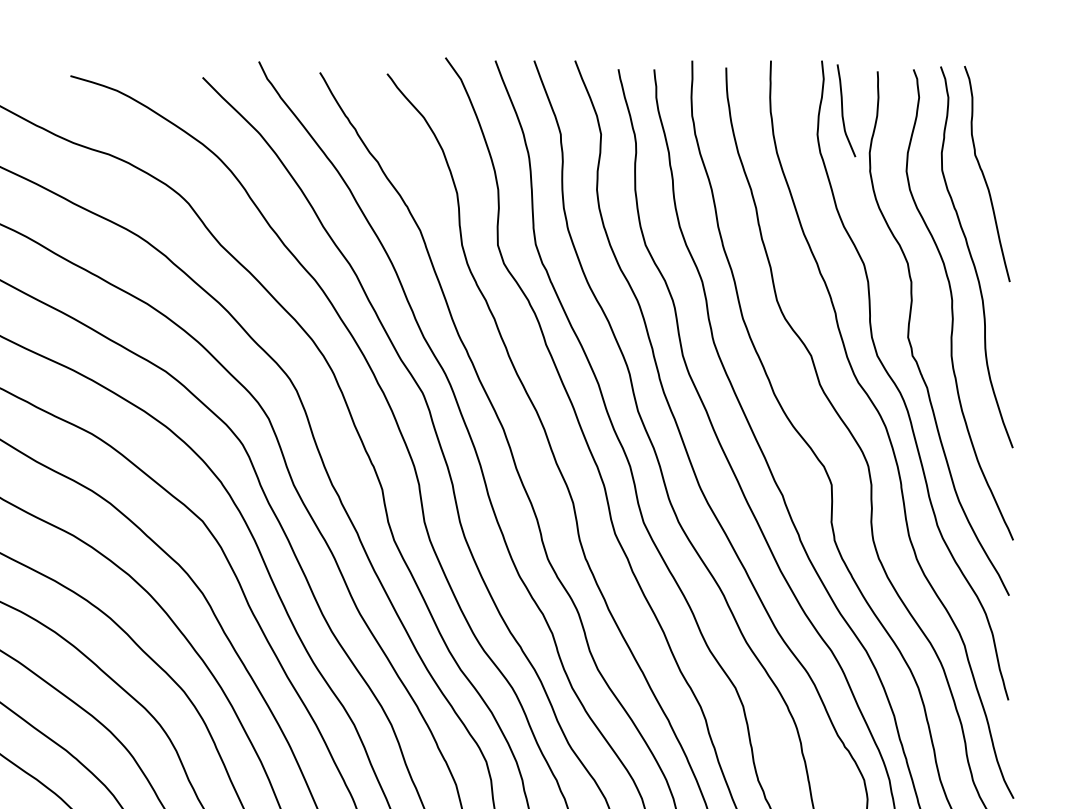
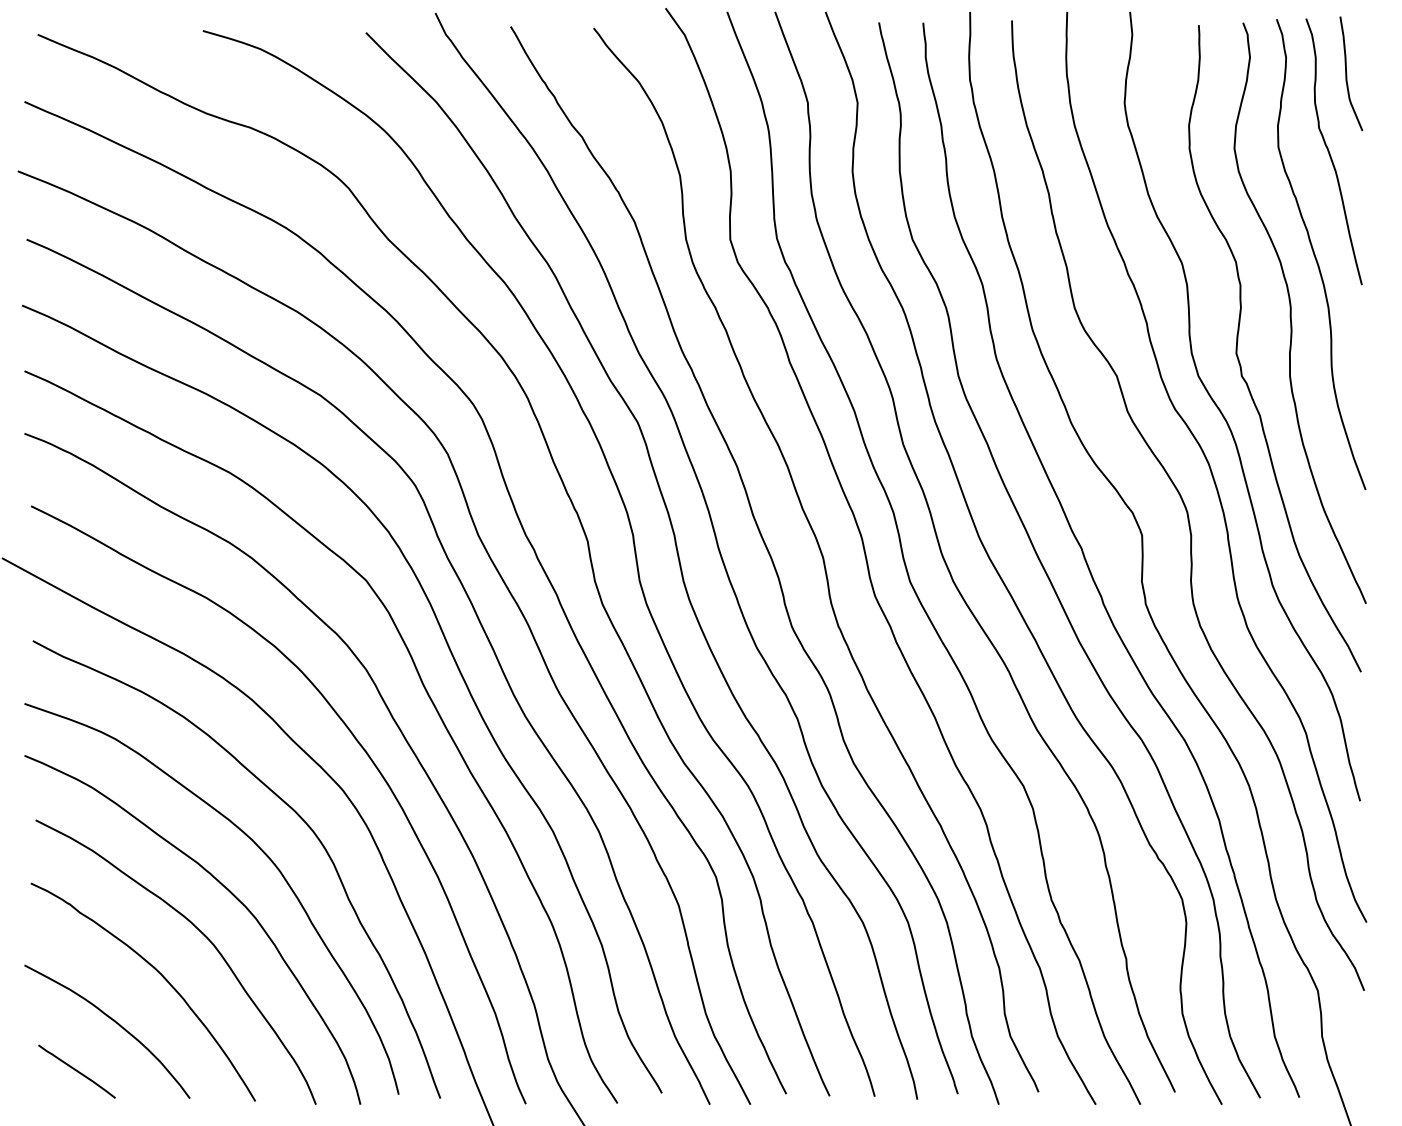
curve: (843, 110) -> (1347, 73), moved

